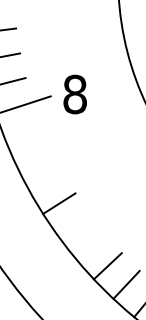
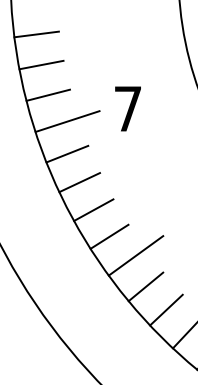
text: (74, 94) -> (127, 108), 8 -> 7
line: (23, 132) -> (67, 153), added
line: (33, 157) -> (79, 182), added
line: (45, 180) -> (93, 209), added
line: (81, 219) -> (135, 255), added
line: (90, 246) -> (145, 286), added

